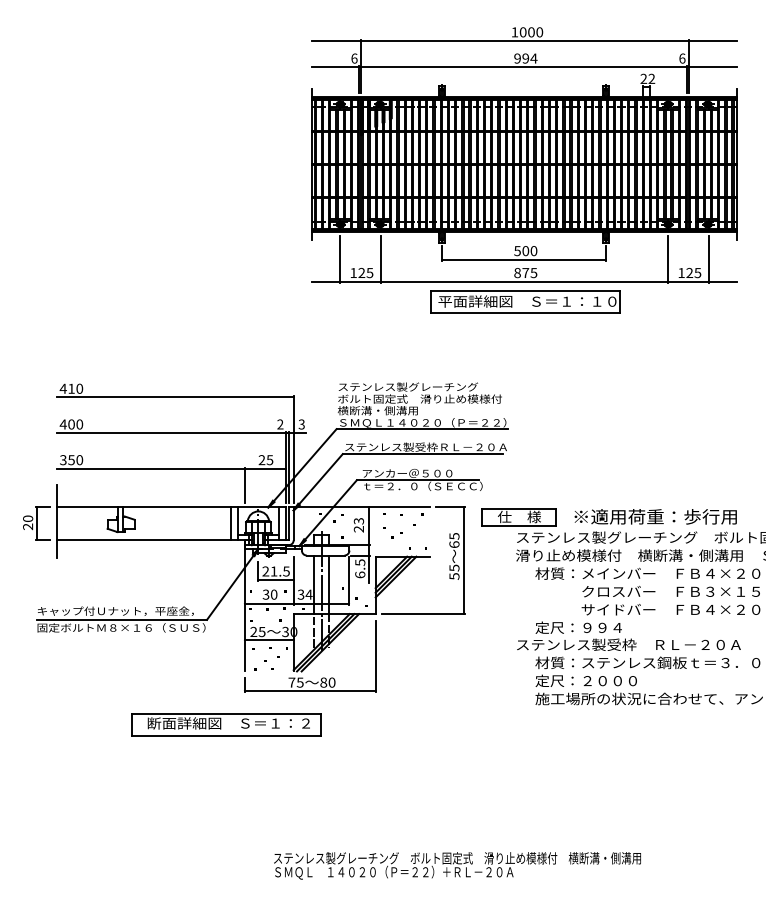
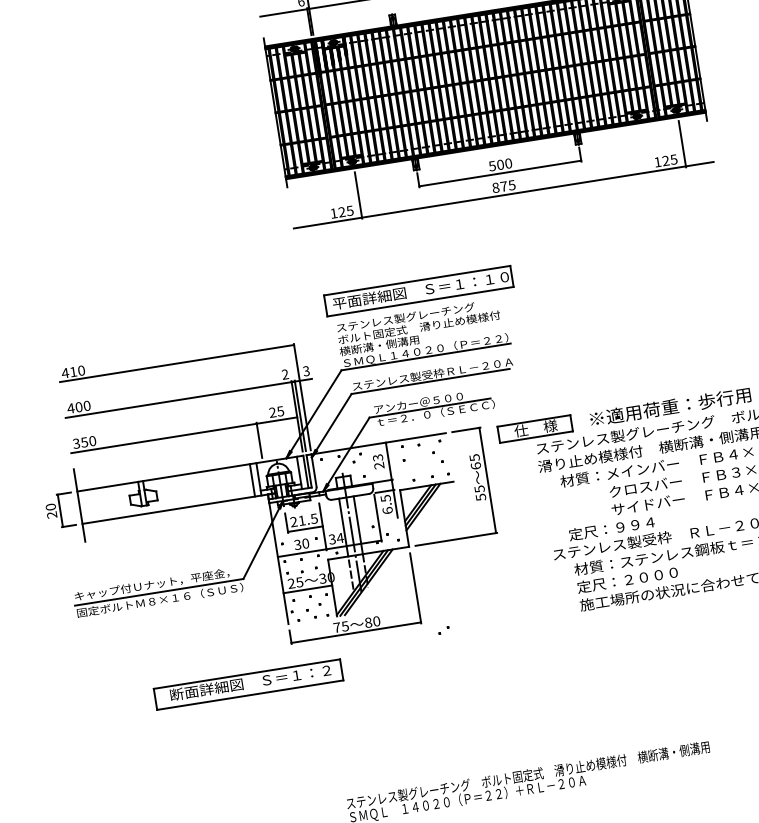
line: (339, 258) -> (317, 201), removed
line: (667, 258) -> (641, 150), removed
part: (525, 301) -> (418, 290), moved
part: (396, 535) -> (443, 630), moved
part: (226, 724) -> (248, 684), moved

